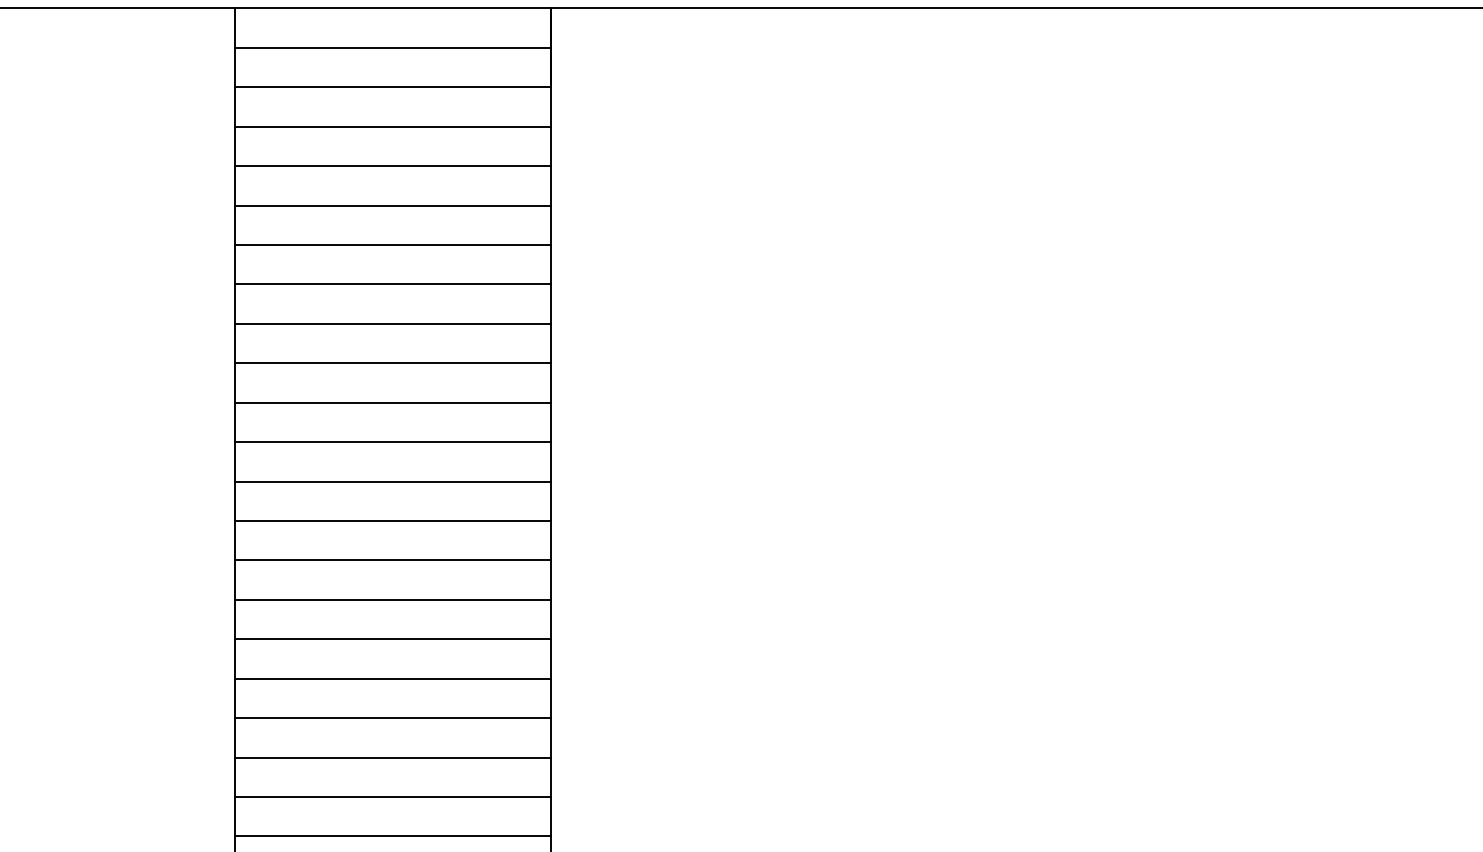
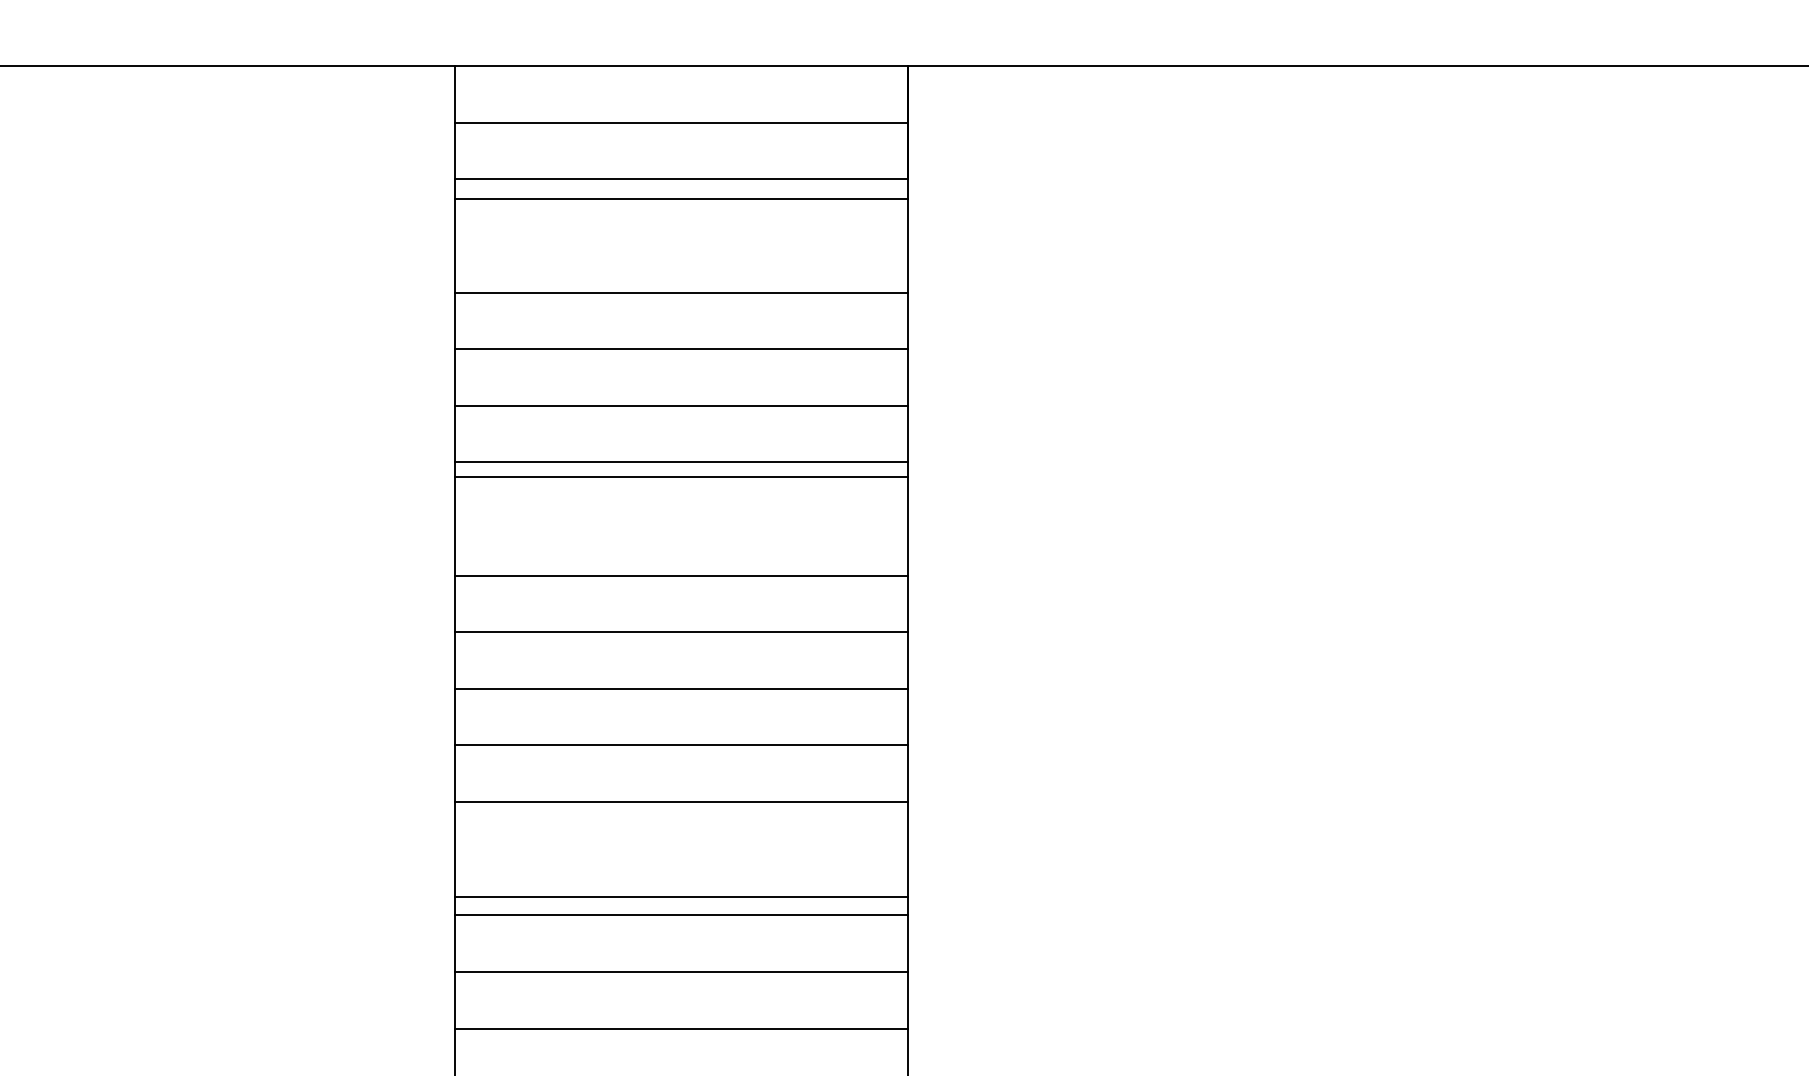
line: (392, 126) -> (680, 198), moved
line: (392, 323) -> (680, 476), moved
line: (392, 560) -> (680, 897), moved

